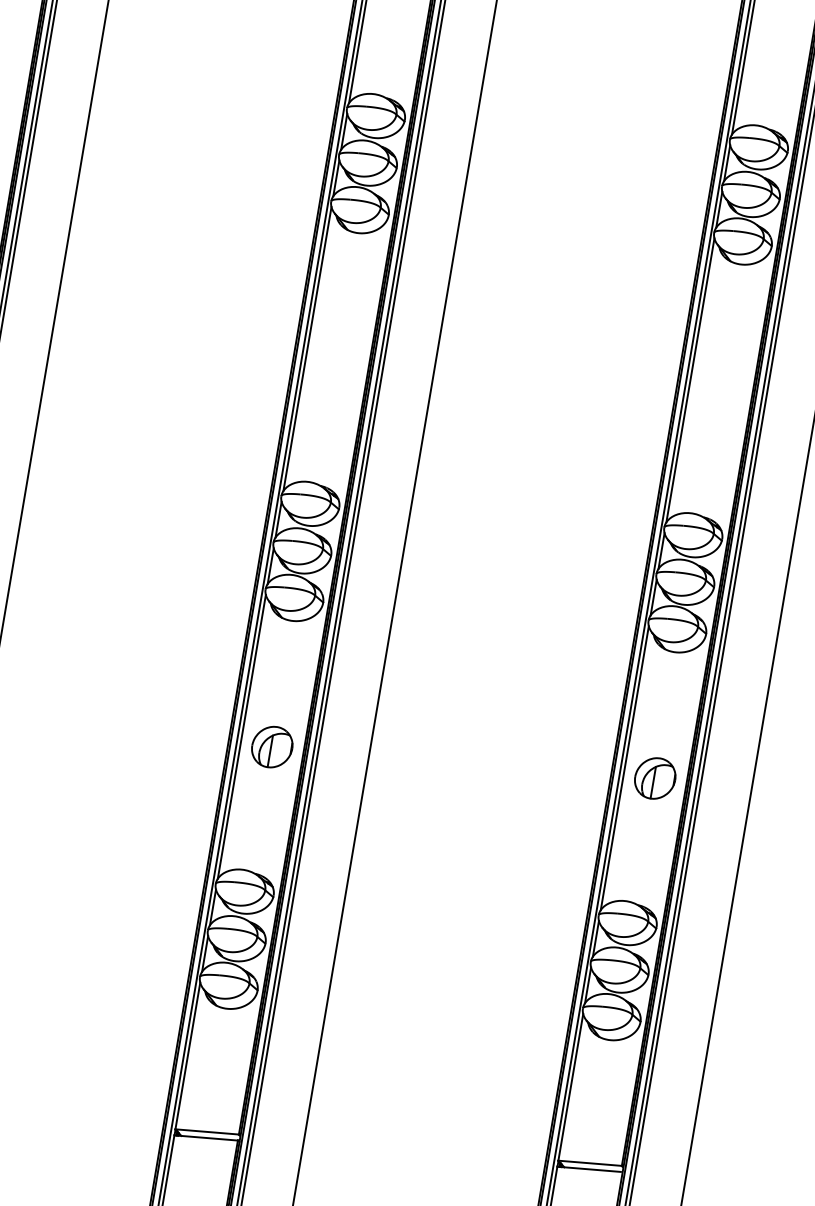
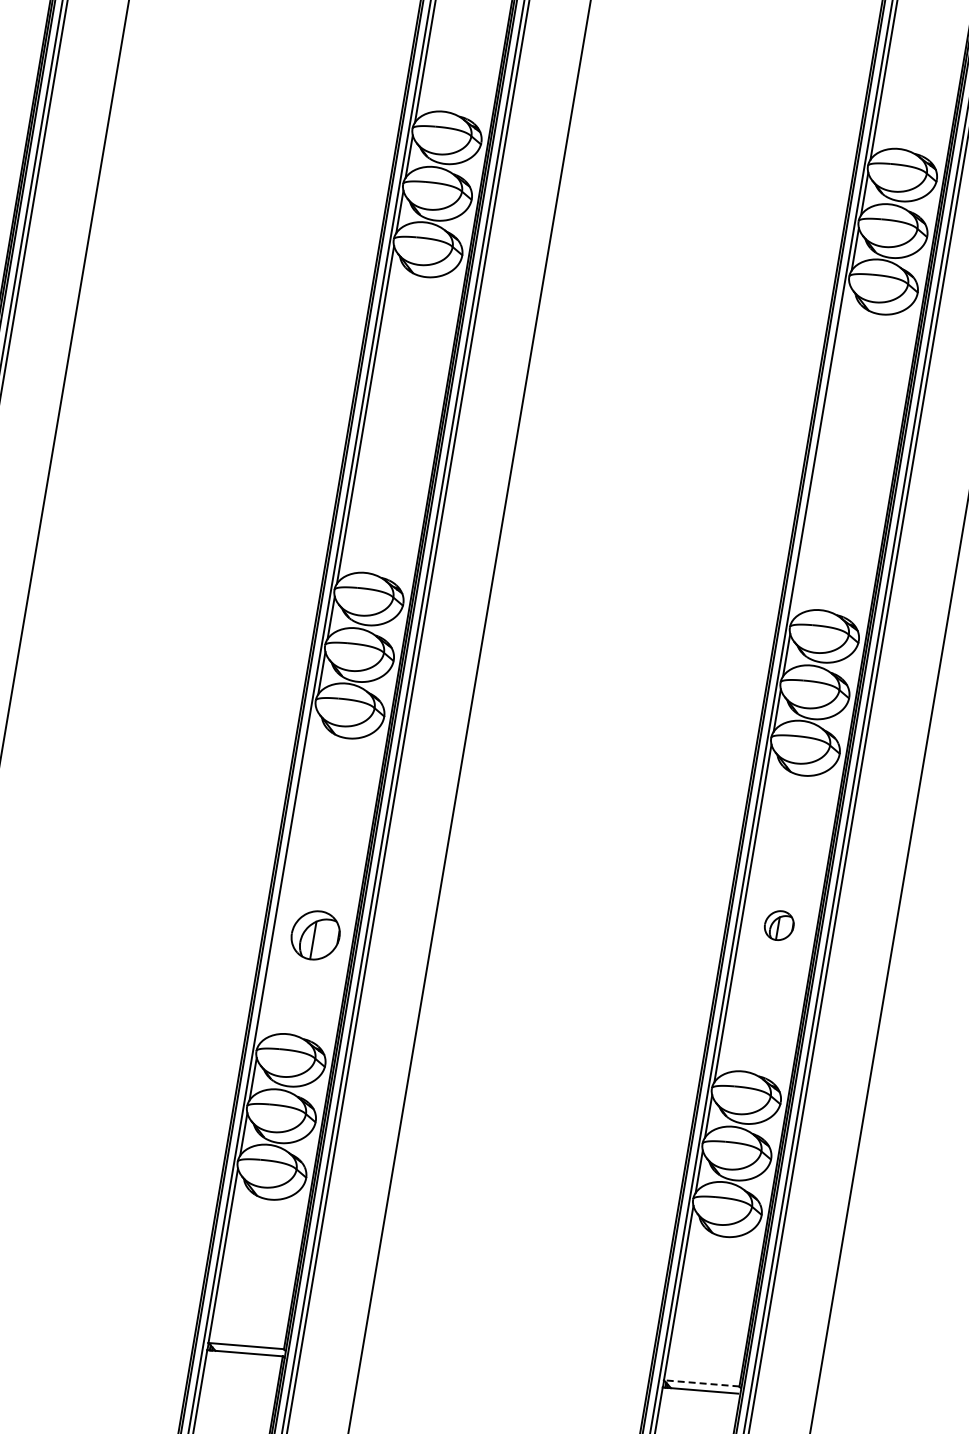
line: (690, 380) -> (820, 452), removed
line: (241, 737) -> (287, 876), removed
part: (272, 747) -> (315, 935), moved
part: (655, 778) -> (779, 925), size x0.6
line: (589, 1163) -> (701, 1383), solid -> dashed

